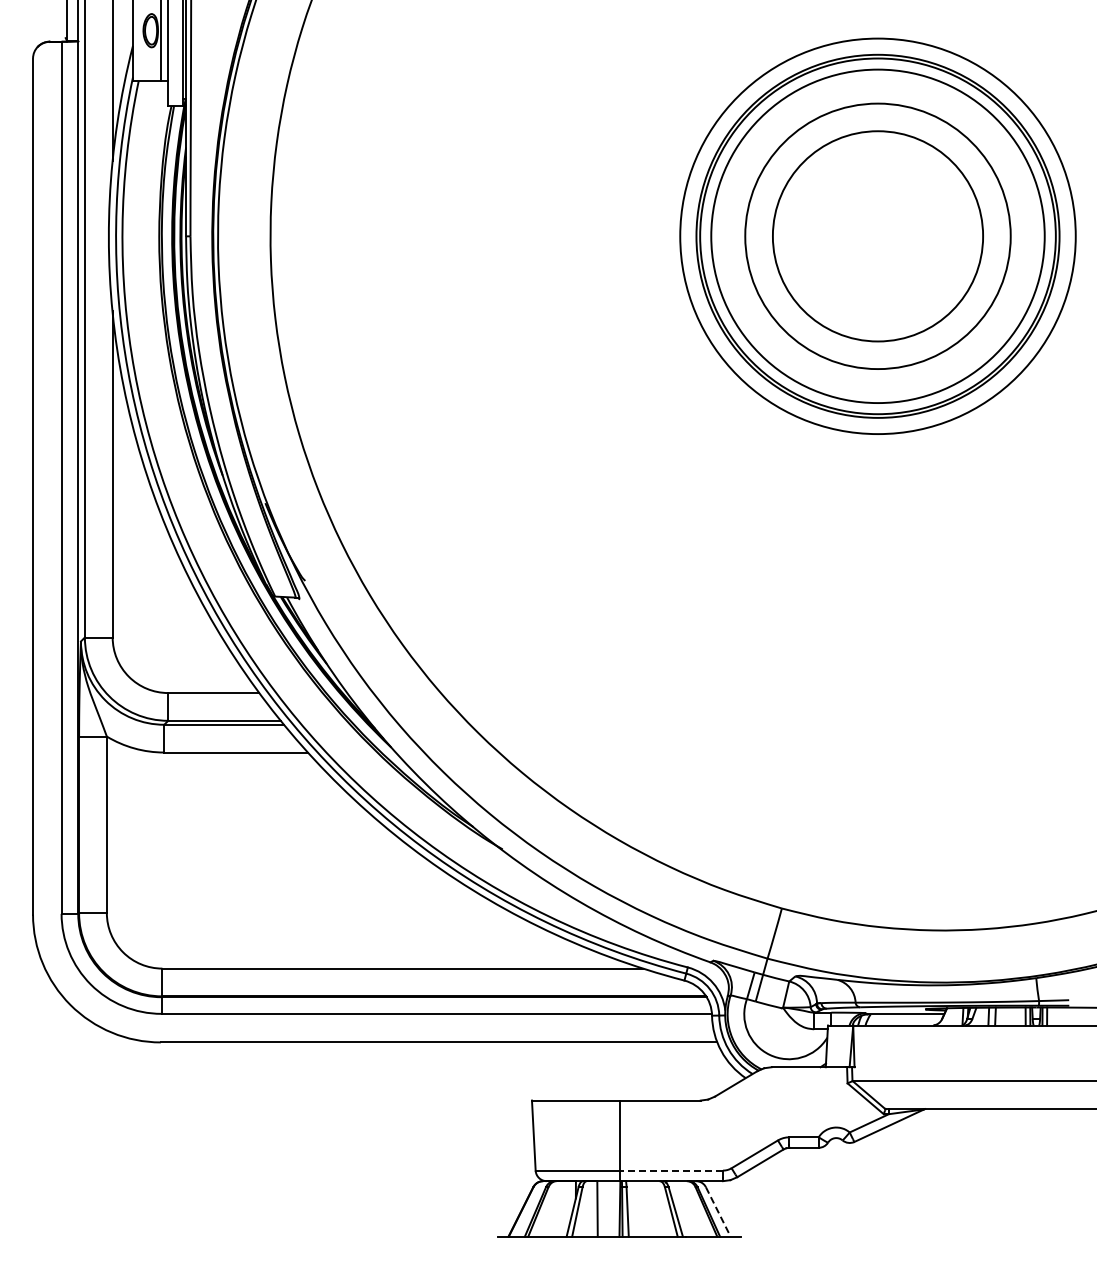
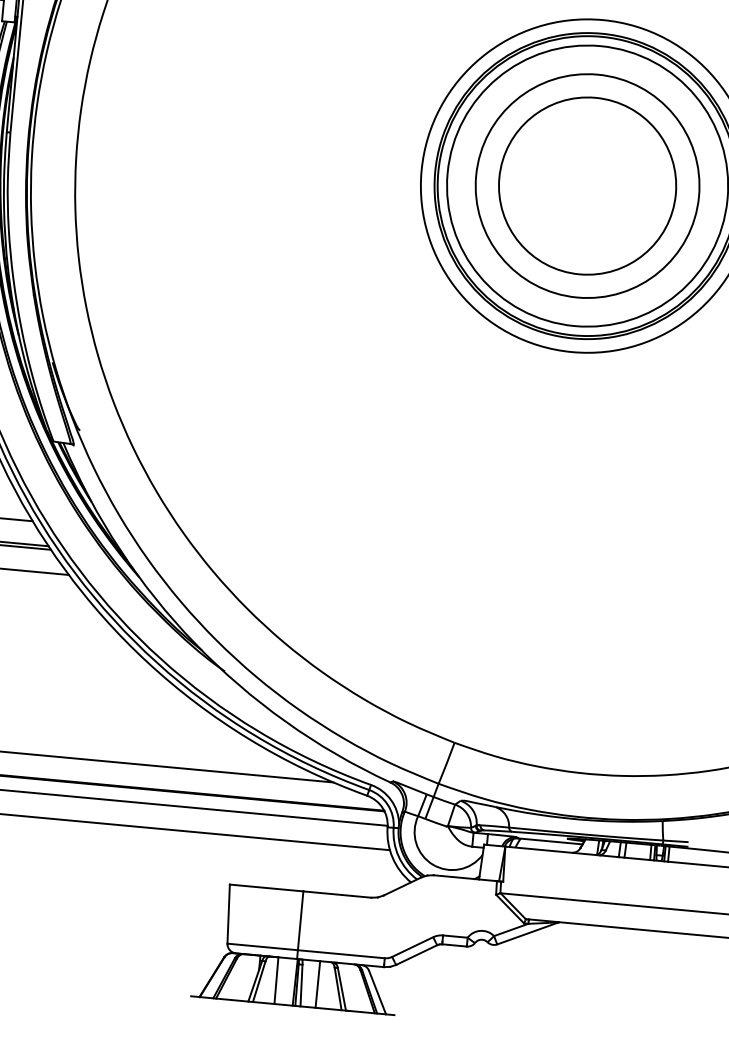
line: (671, 1170) -> (341, 954), dashed -> solid
line: (646, 1208) -> (317, 984), added
line: (718, 1212) -> (377, 993), dashed -> solid

